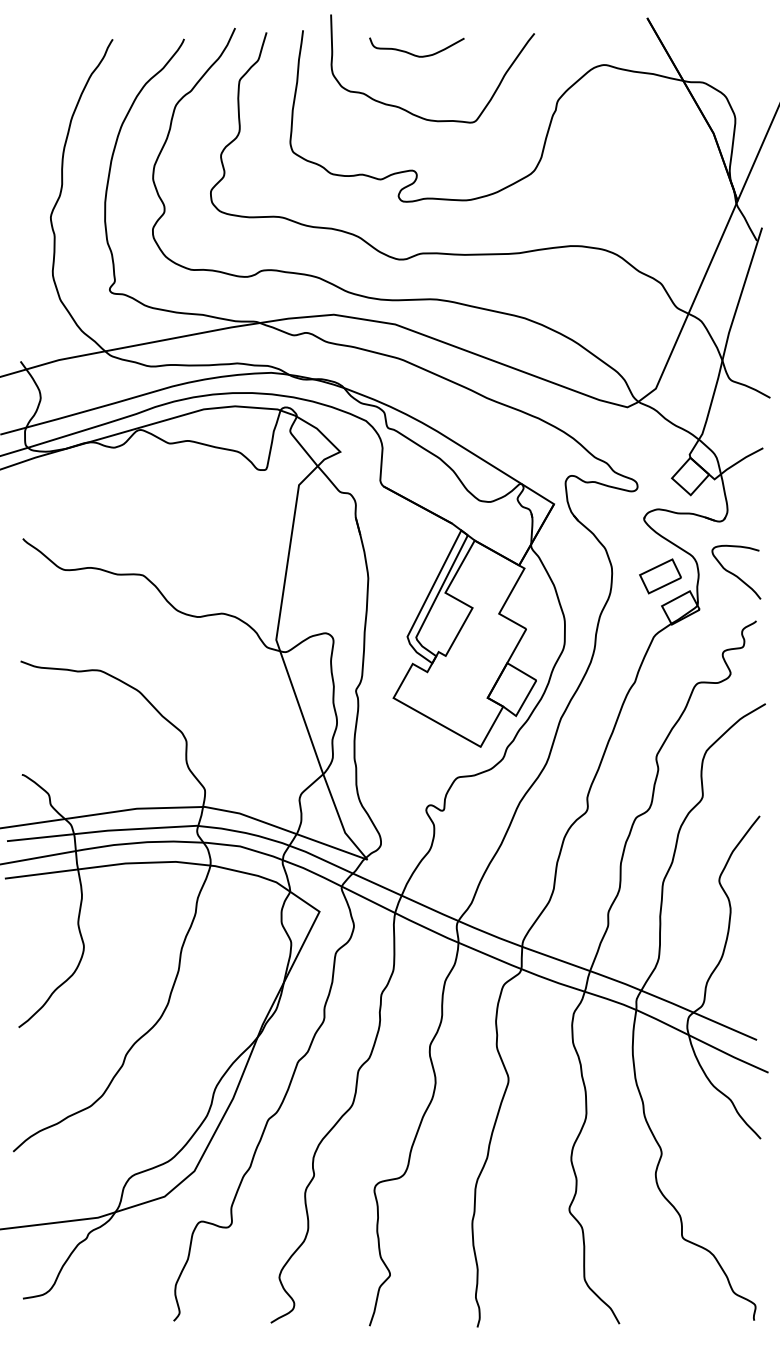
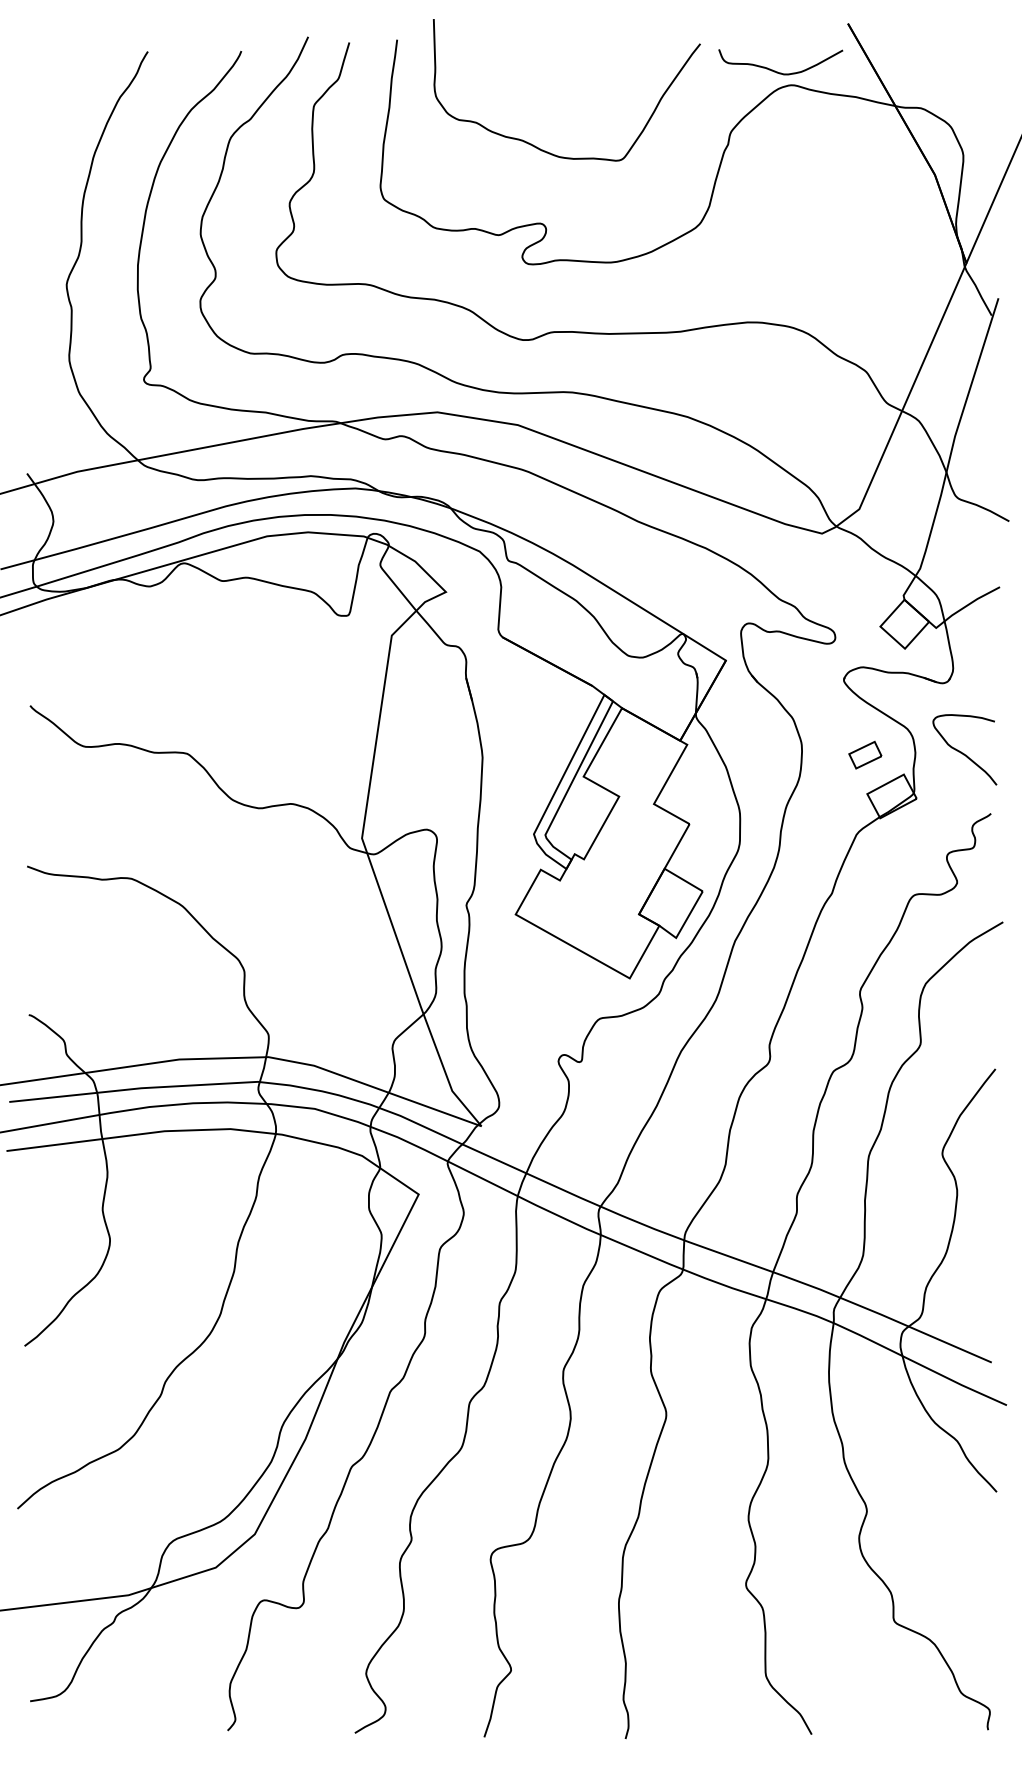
curve: (415, 54) -> (778, 71), moved
part: (660, 576) -> (865, 755), size x0.6

